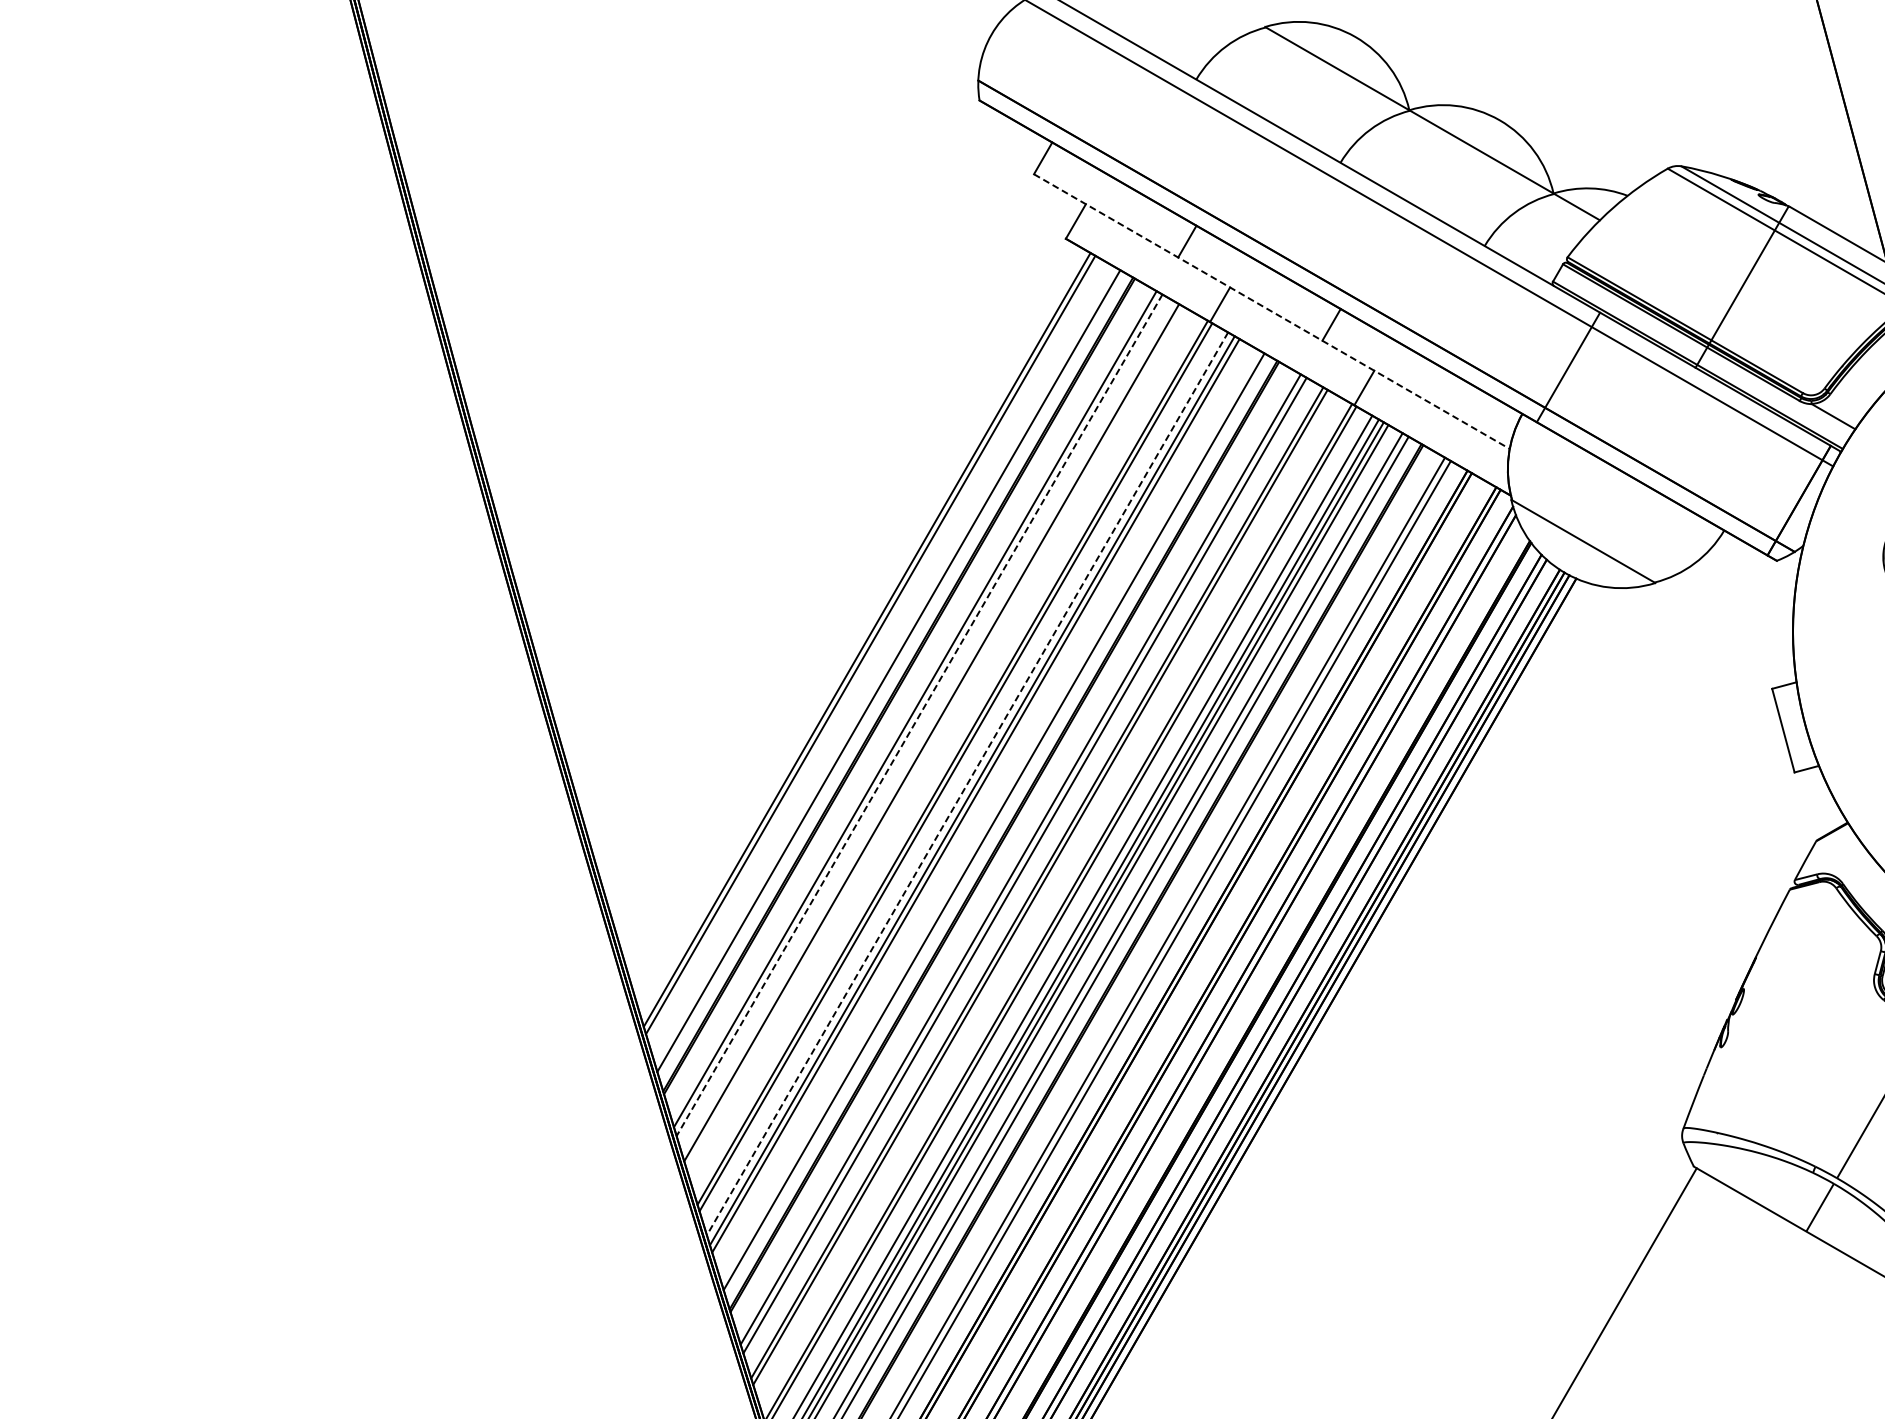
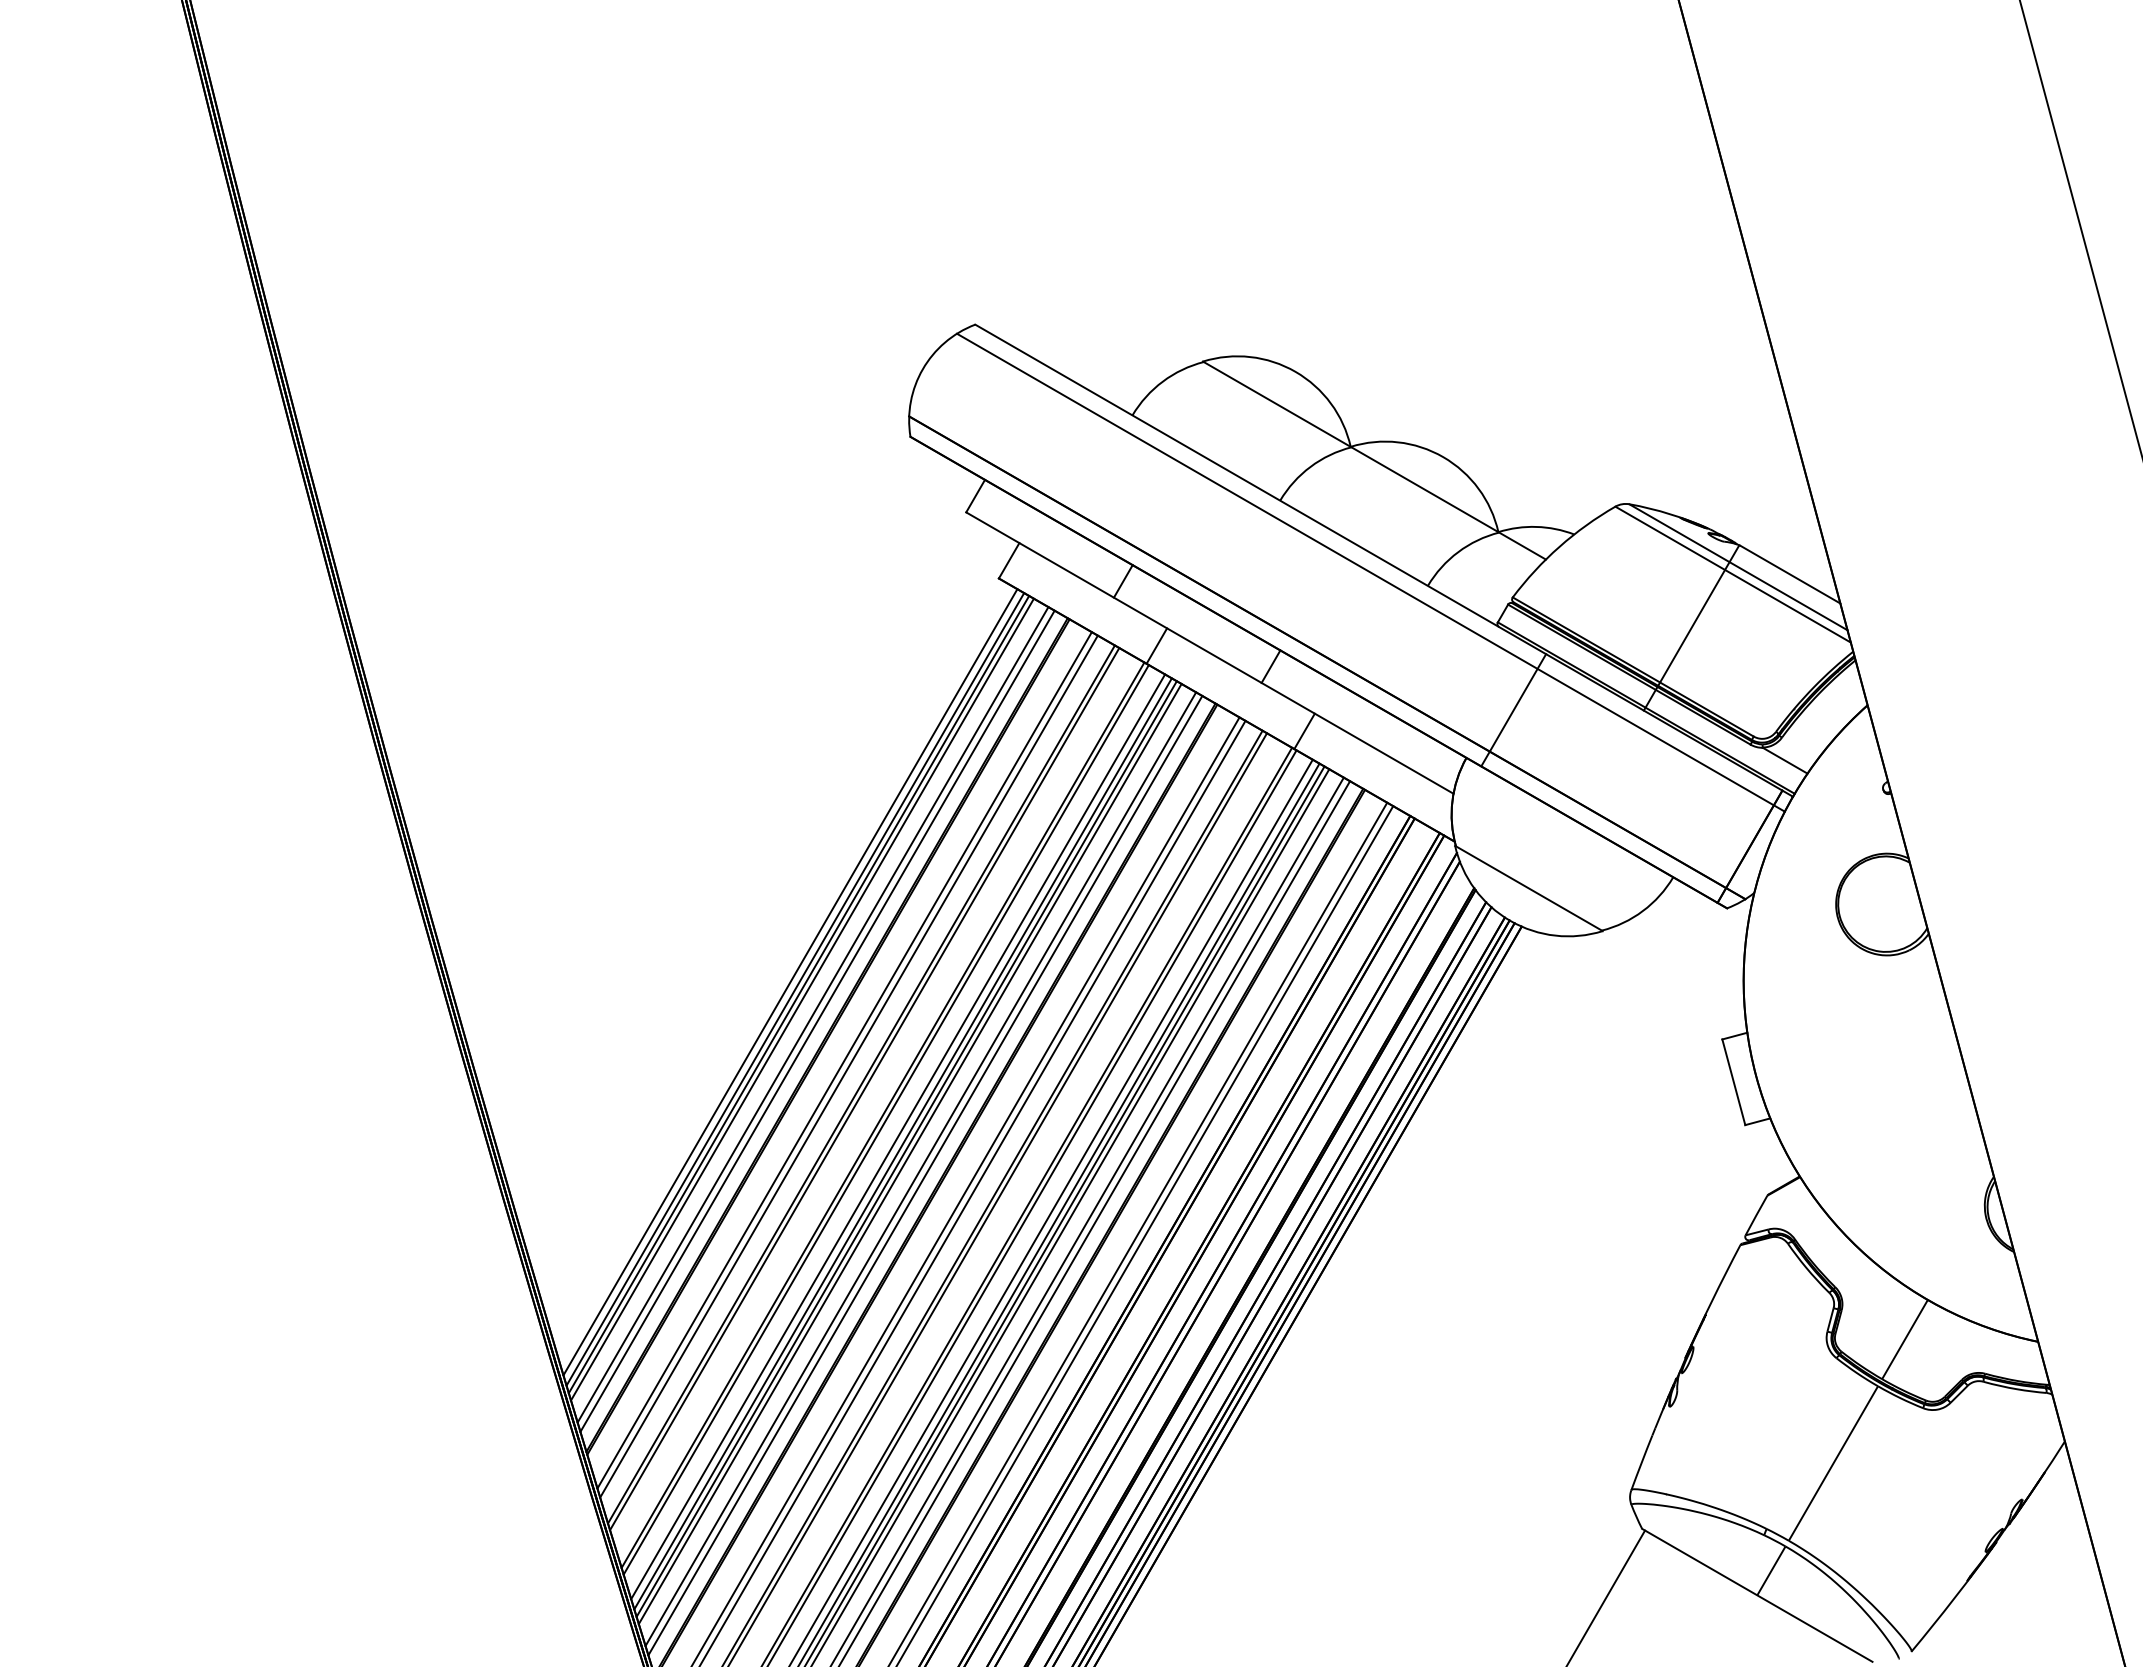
line: (1272, 312) -> (1210, 653), dashed -> solid
line: (862, 633) -> (790, 982), added
line: (873, 649) -> (801, 999), added
line: (883, 664) -> (812, 1014), added
line: (920, 715) -> (849, 1066), dashed -> solid
line: (934, 737) -> (864, 1089), added
line: (967, 783) -> (898, 1136), dashed -> solid
line: (978, 800) -> (909, 1153), added
line: (989, 815) -> (920, 1169), added

